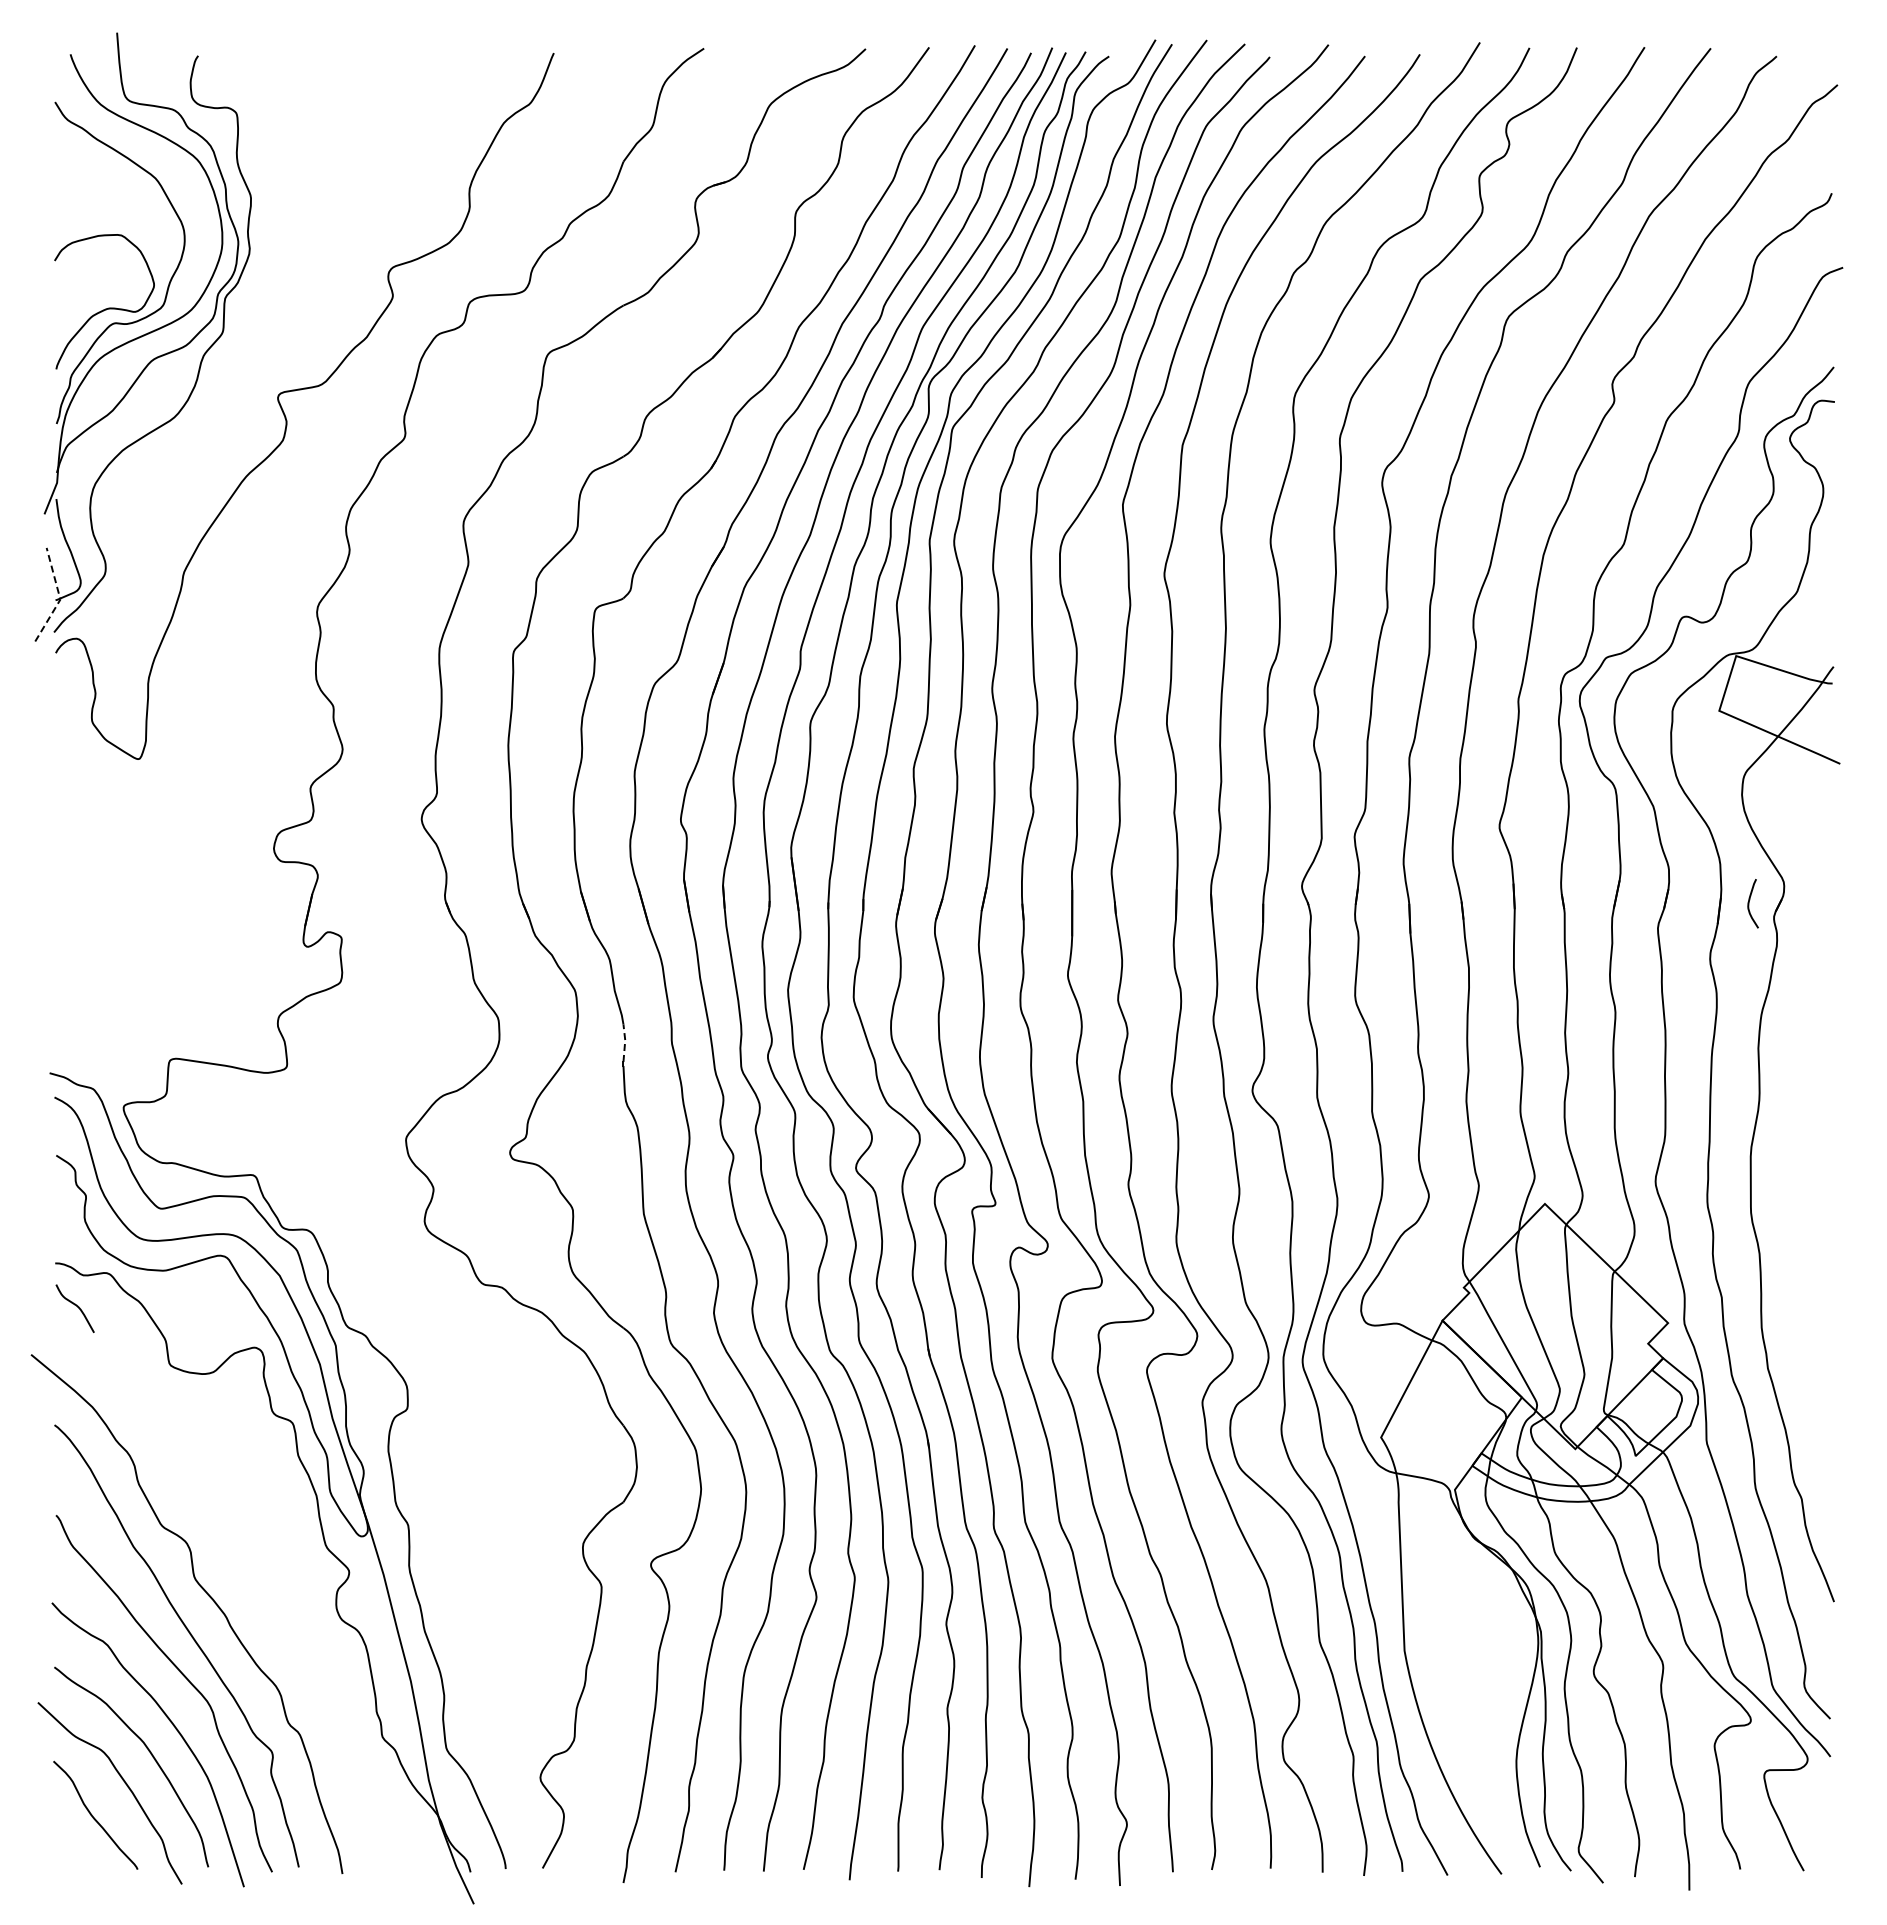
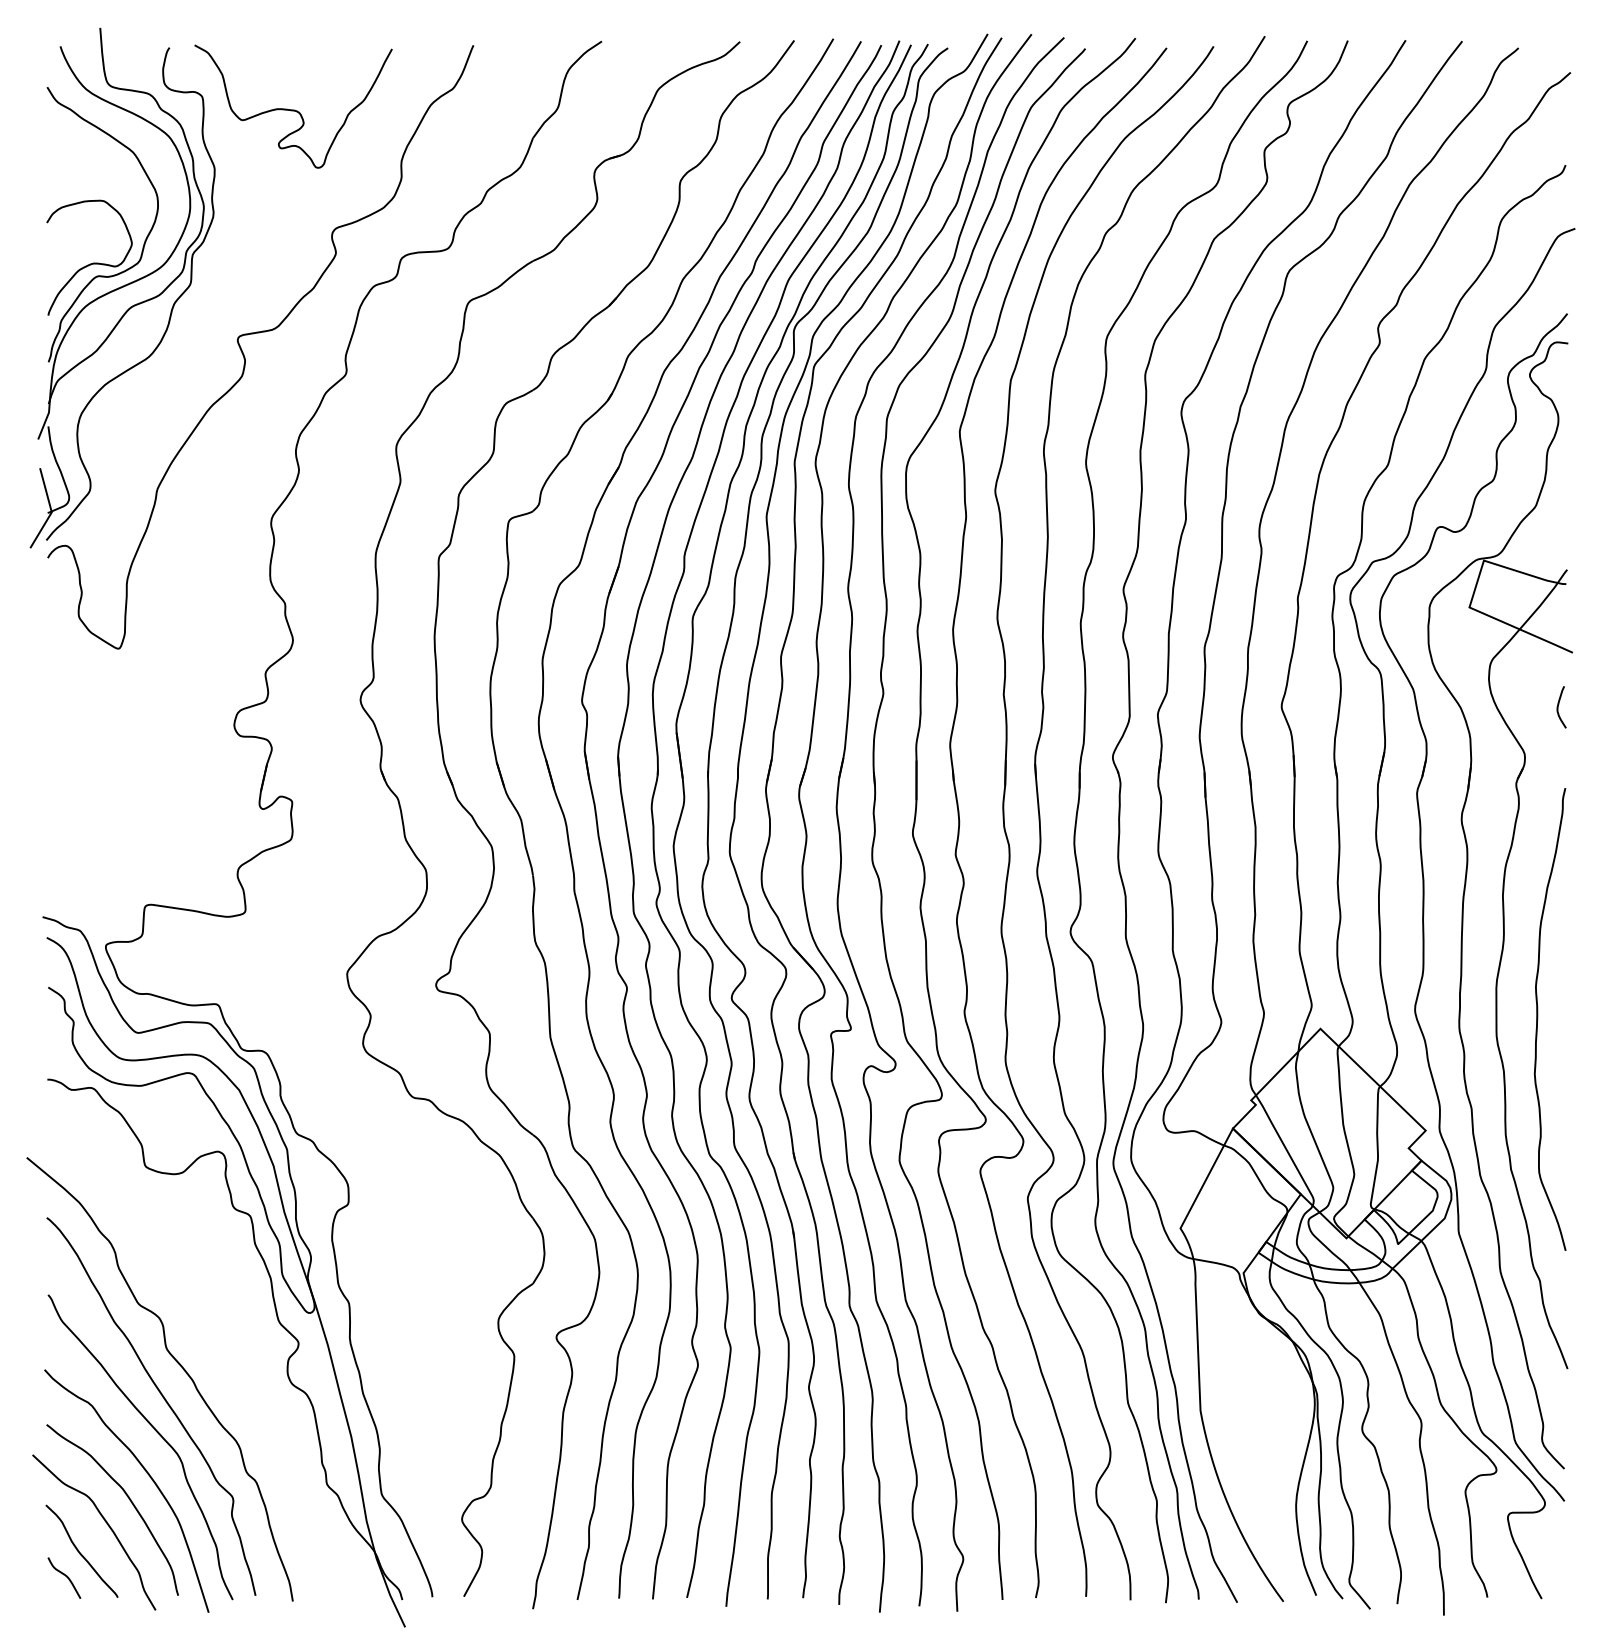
curve: (343, 128) -> (293, 109), added
line: (59, 597) -> (51, 510), dashed -> solid
curve: (1749, 903) -> (1558, 707), moved
line: (625, 1042) -> (534, 890), dashed -> solid
curve: (1799, 1192) -> (1538, 1019), added
curve: (76, 1306) -> (65, 1576), moved

